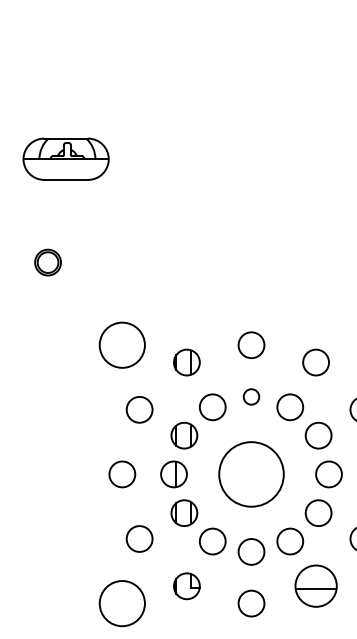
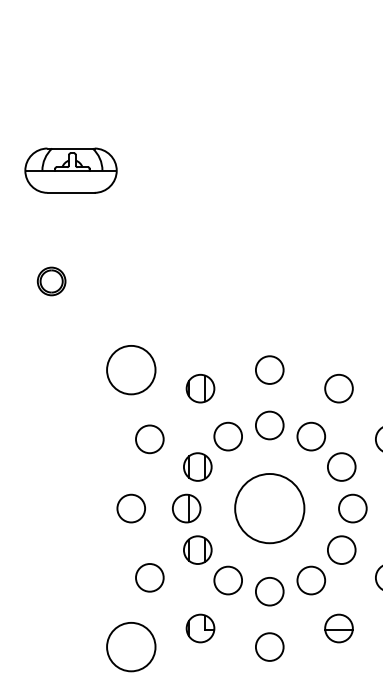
circle: (251, 396) -> (269, 425), size x1.67
part: (315, 586) -> (338, 628), size x0.62

